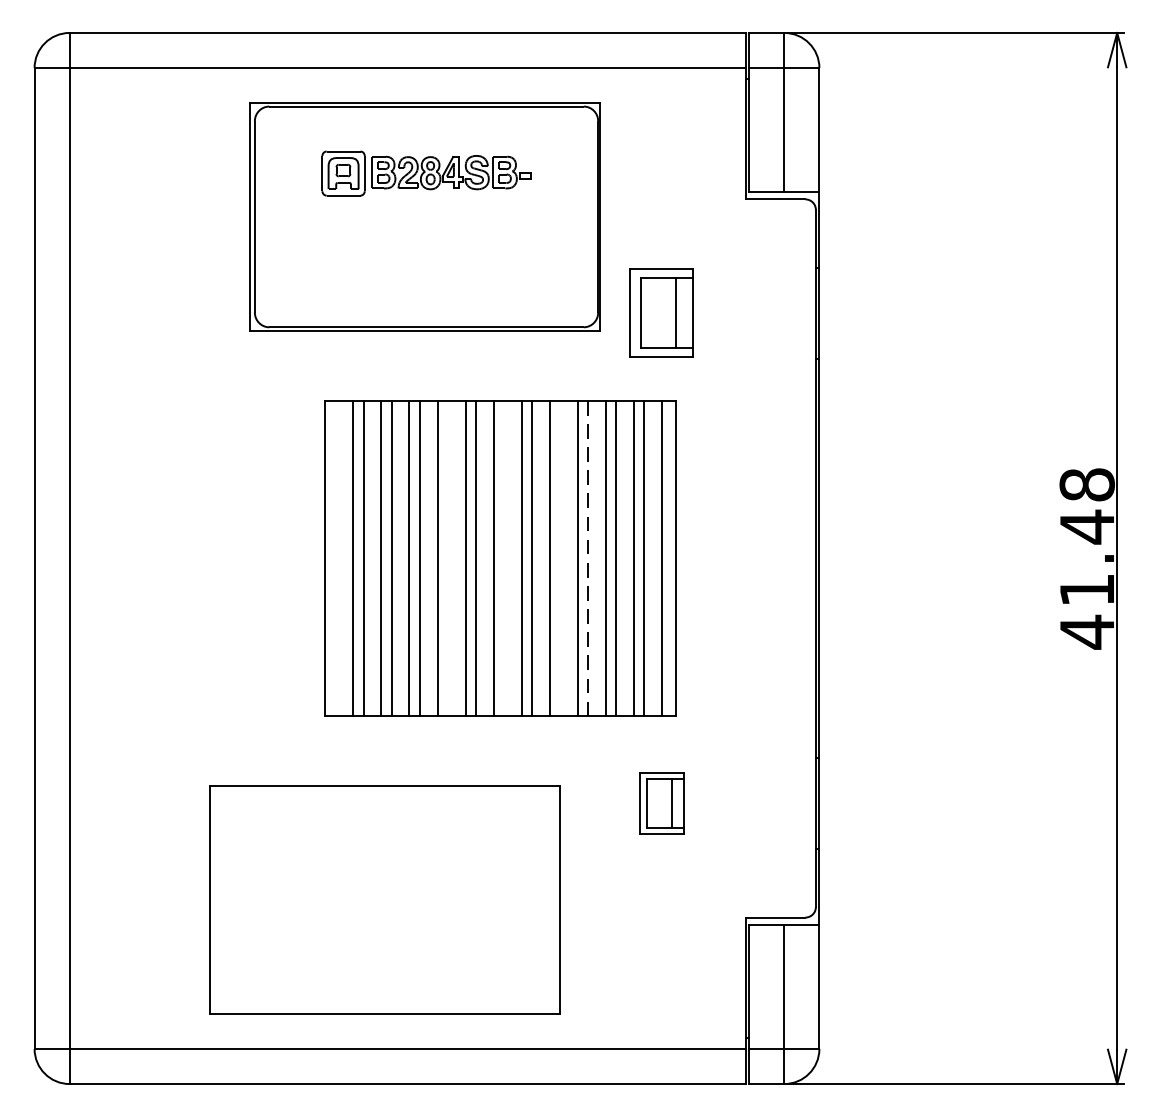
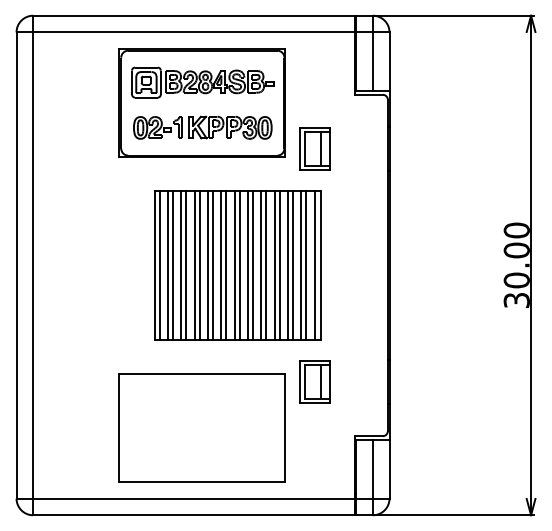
part: (425, 173) -> (202, 82), size x1.43
part: (425, 268) -> (202, 127), added
line: (335, 558) -> (159, 265), added
line: (448, 558) -> (213, 265), added
line: (503, 558) -> (239, 265), added
line: (560, 558) -> (266, 265), added
line: (587, 558) -> (279, 265), dashed -> solid
text: (1086, 558) -> (516, 265), 41.48 -> 30.00
part: (661, 802) -> (314, 381), size x1.43
part: (383, 899) -> (201, 427), moved

